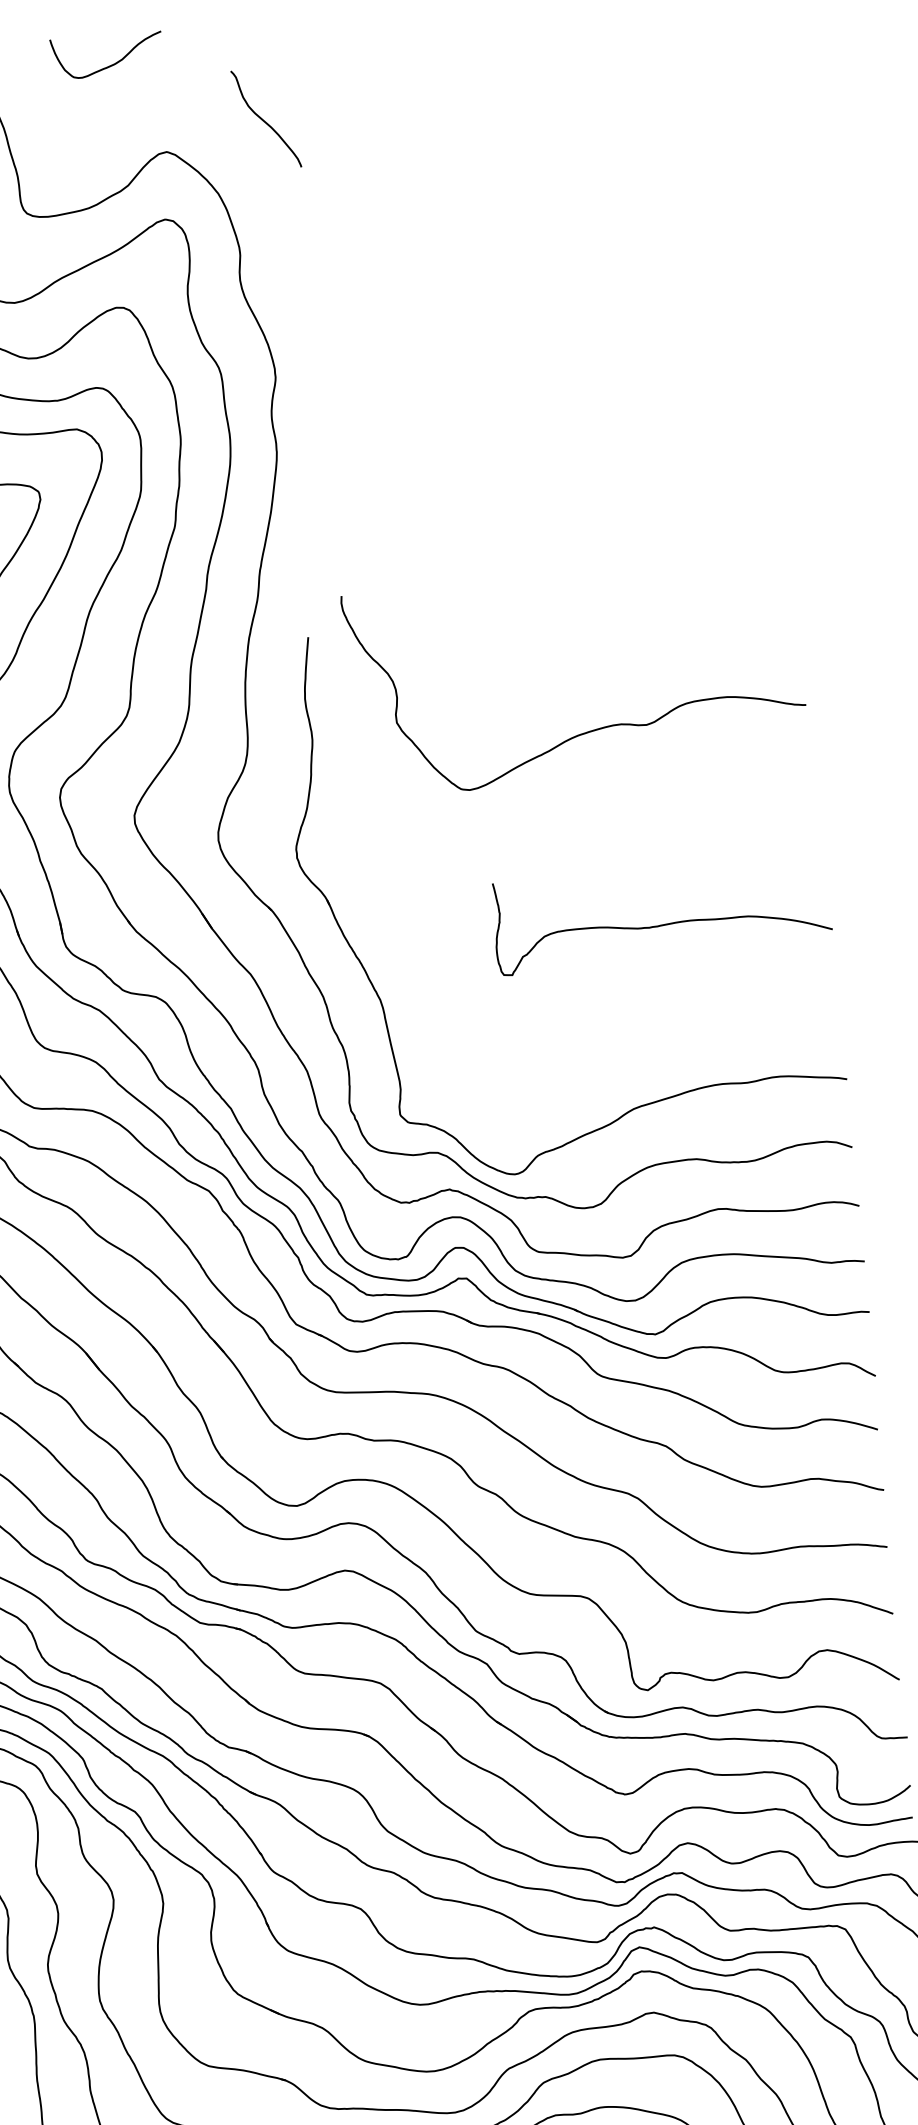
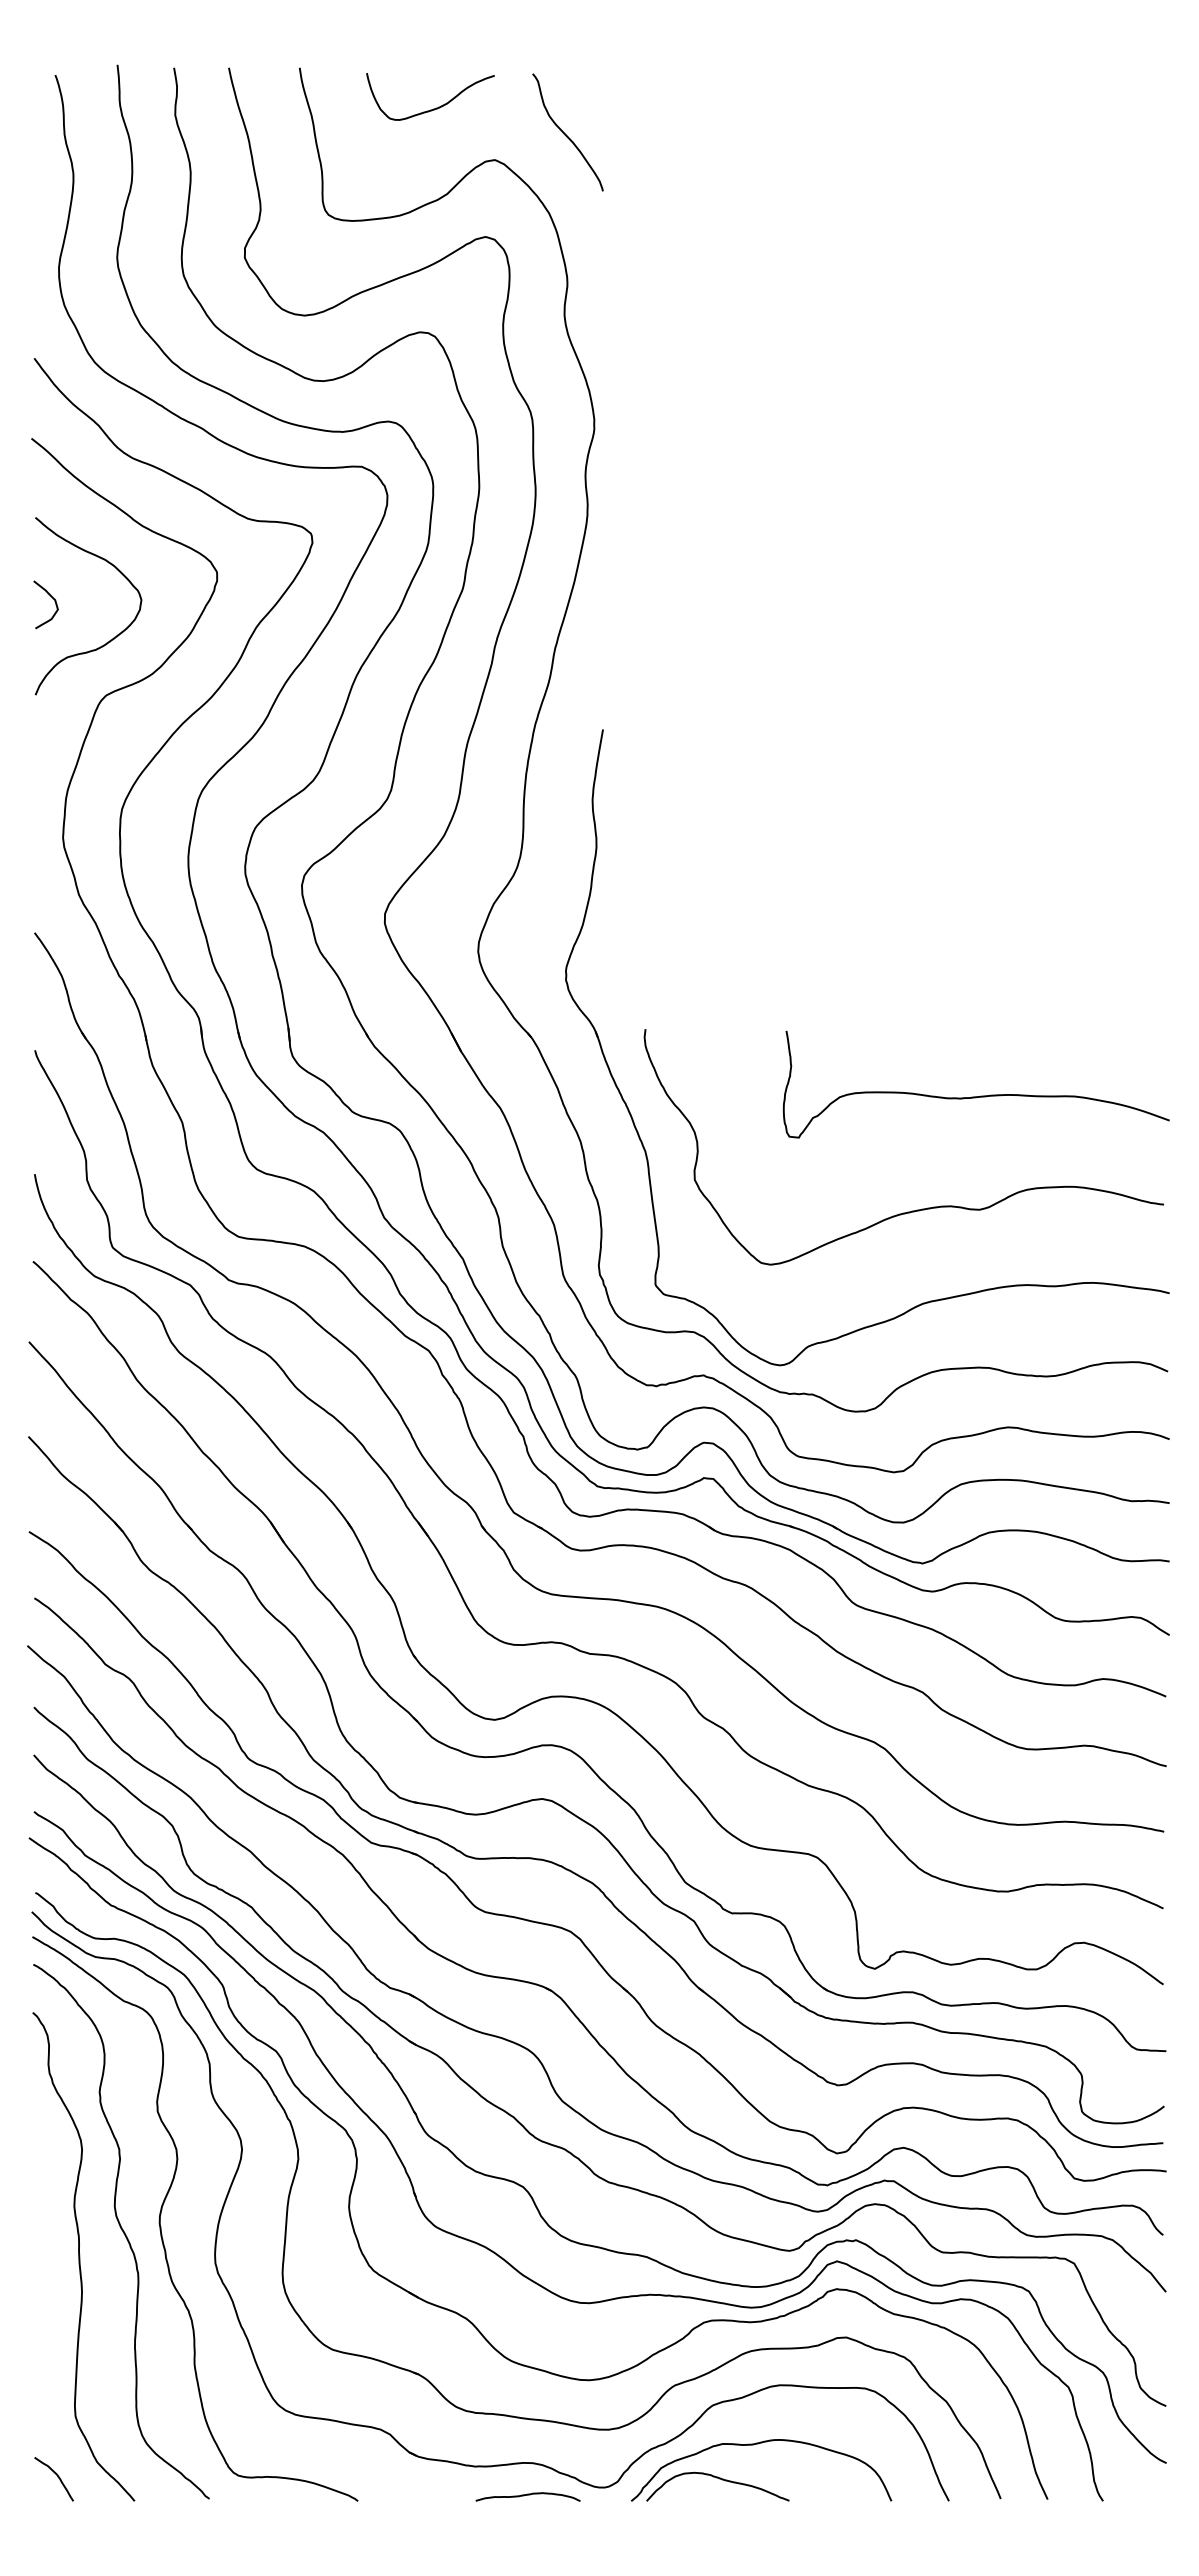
curve: (110, 64) -> (433, 108), moved
curve: (264, 120) -> (565, 133), moved
curve: (591, 729) -> (916, 1209), moved

